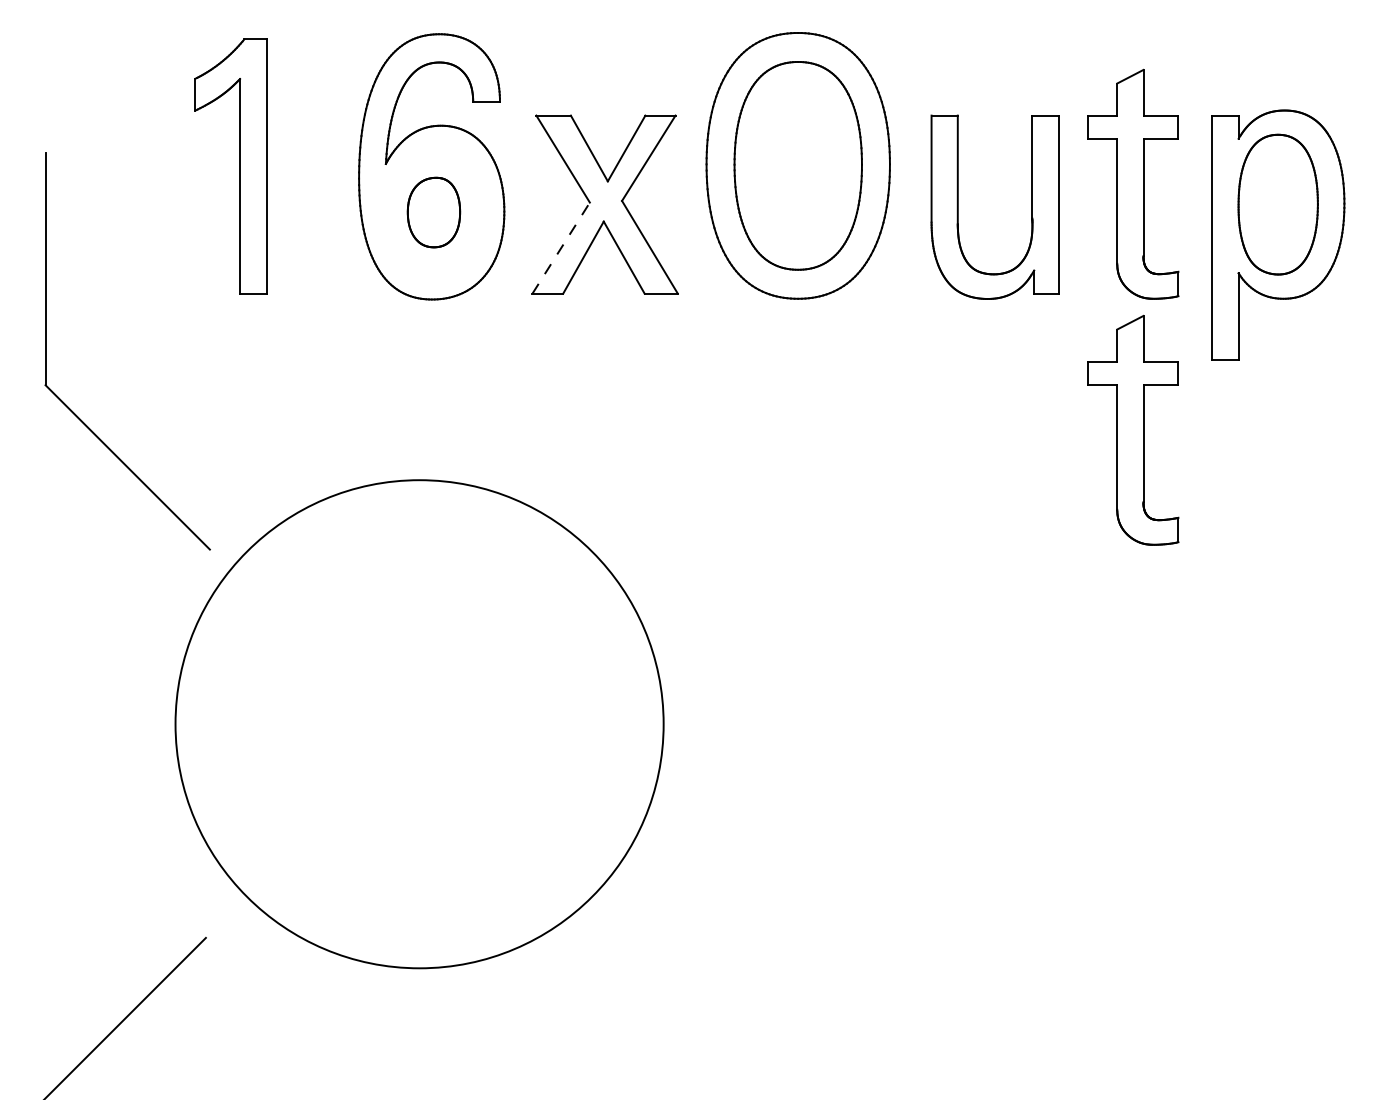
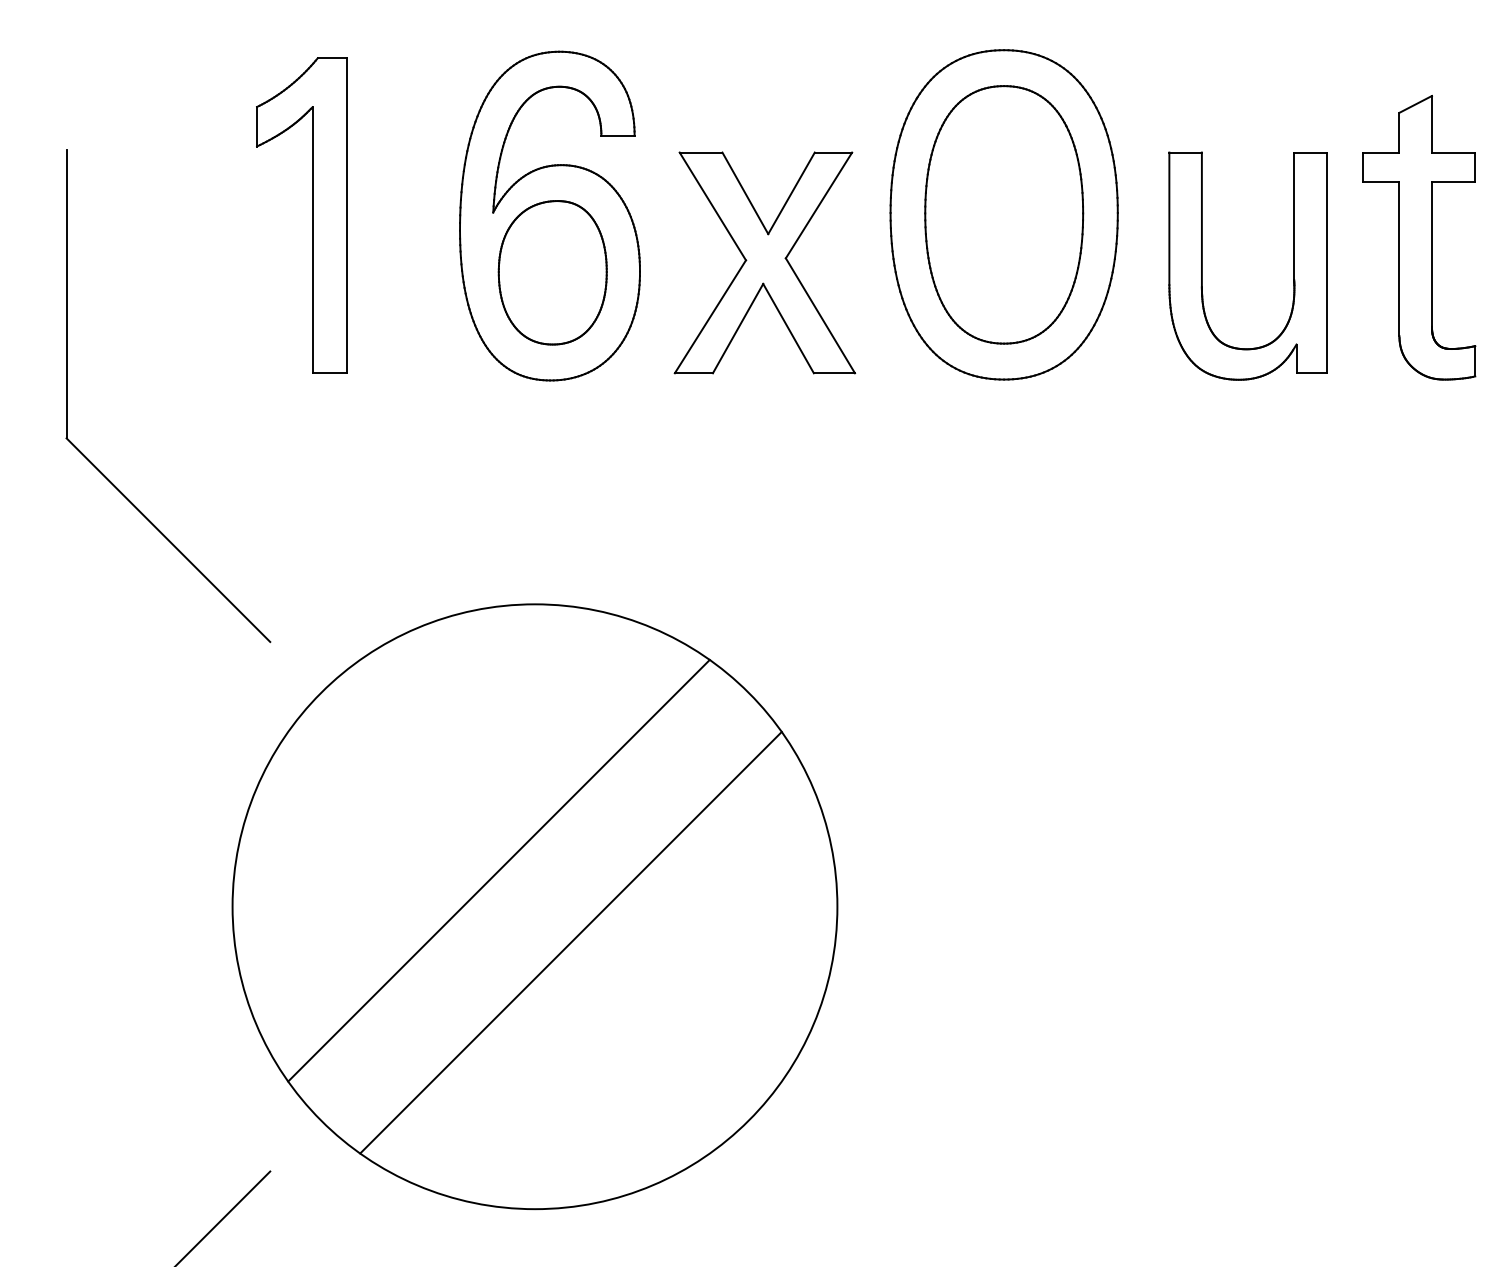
part: (433, 212) -> (552, 272), size x1.67
line: (561, 248) -> (710, 317), dashed -> solid
part: (70, 408) -> (97, 467), moved
part: (1133, 429) -> (1419, 541), removed
line: (390, 695) -> (498, 871), added
line: (448, 753) -> (570, 942), added

